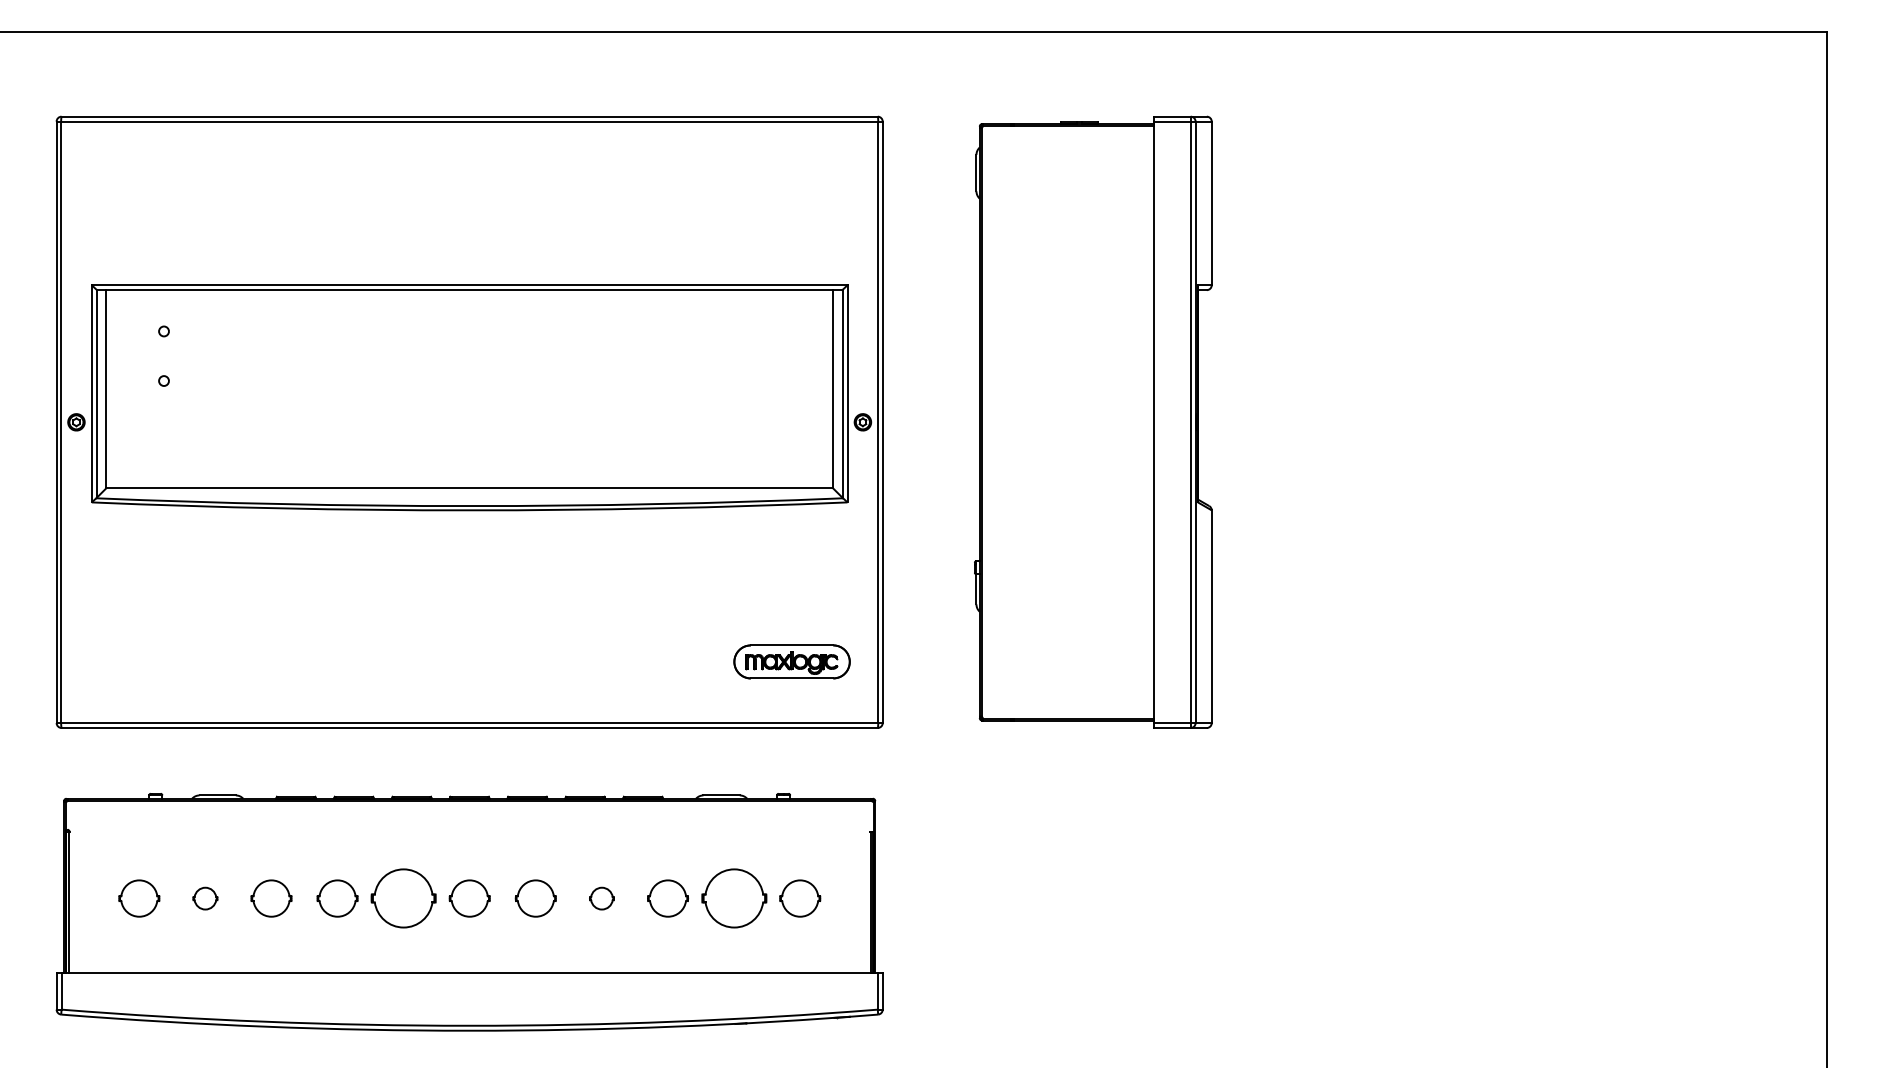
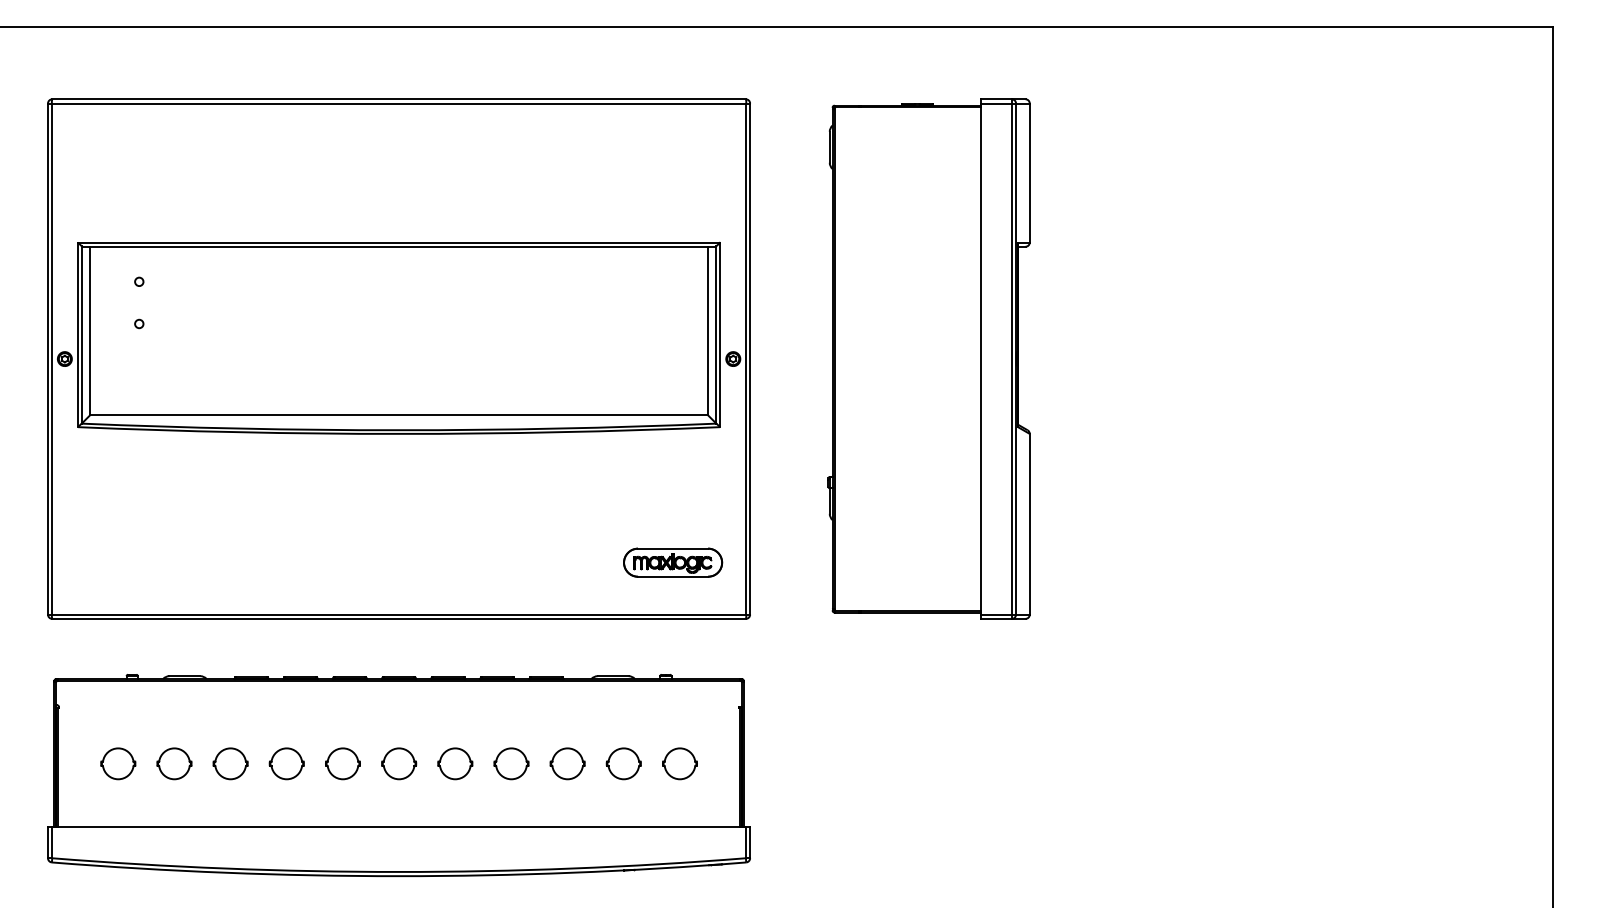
part: (205, 898) -> (174, 763), size x1.67
part: (403, 898) -> (342, 763), size x0.62
part: (601, 898) -> (511, 763), size x1.67
part: (733, 898) -> (623, 763), size x0.62

